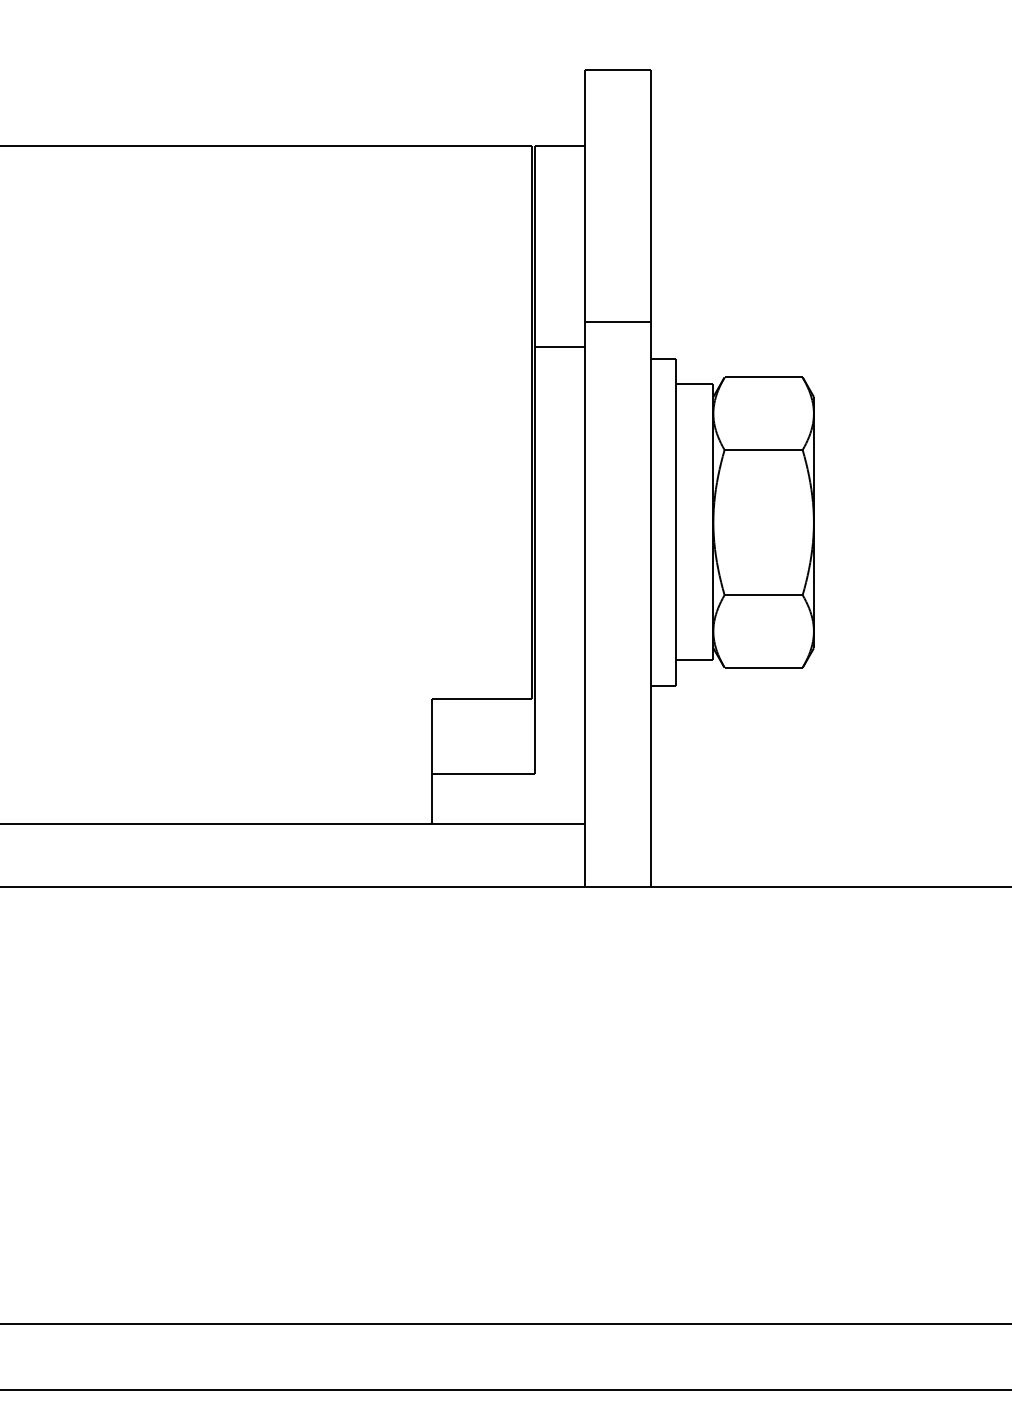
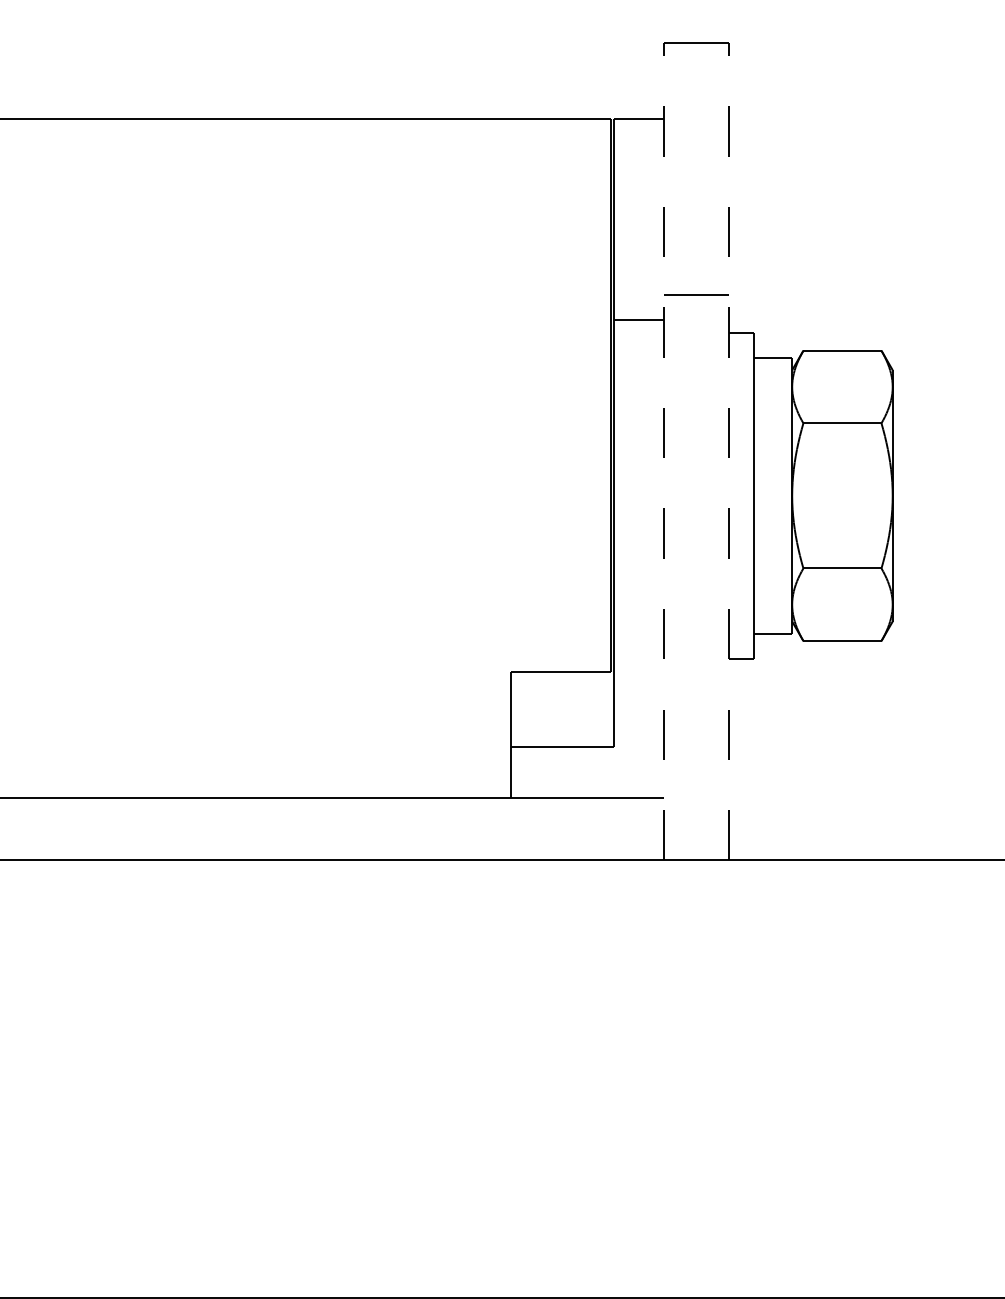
line: (585, 478) -> (664, 451), solid -> dashed
line: (650, 478) -> (729, 451), solid -> dashed

